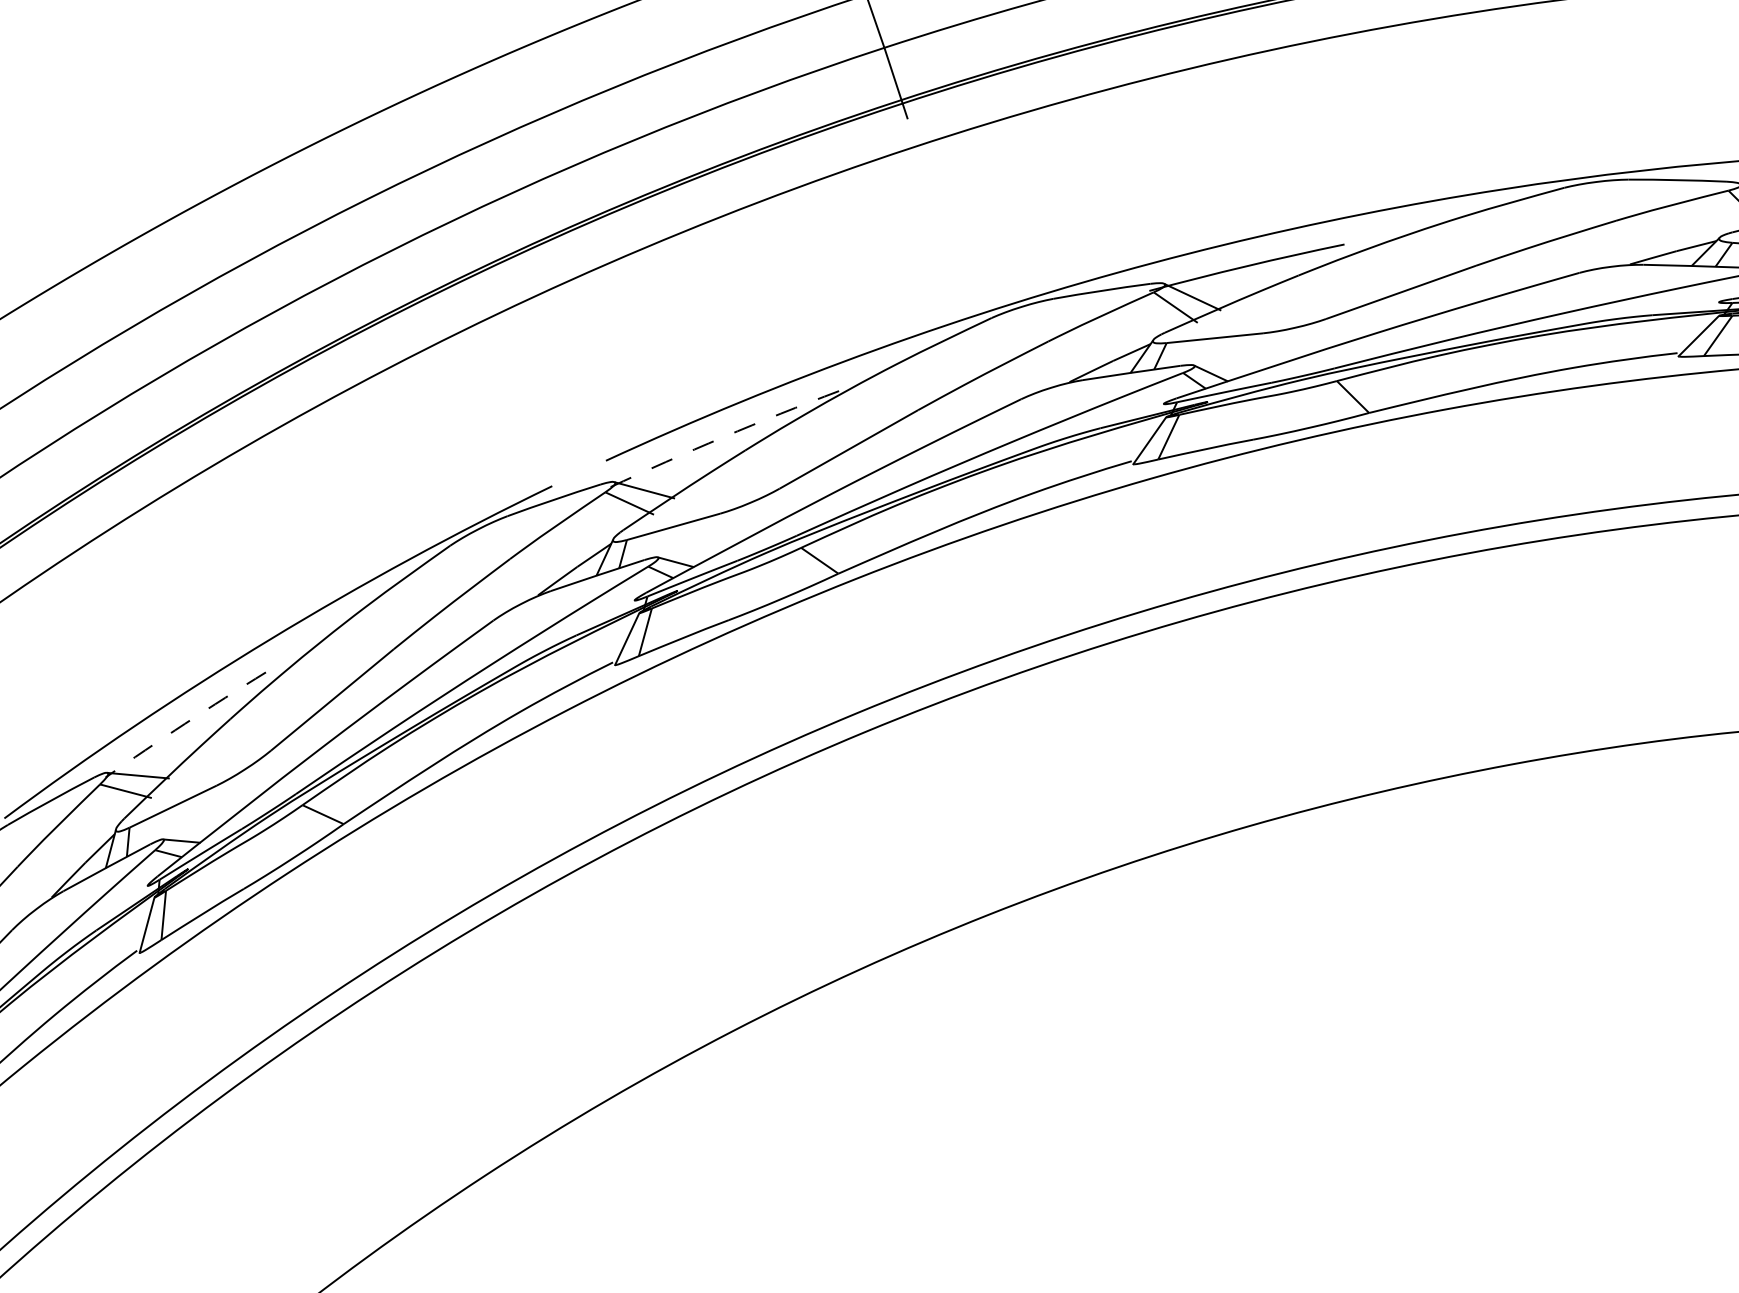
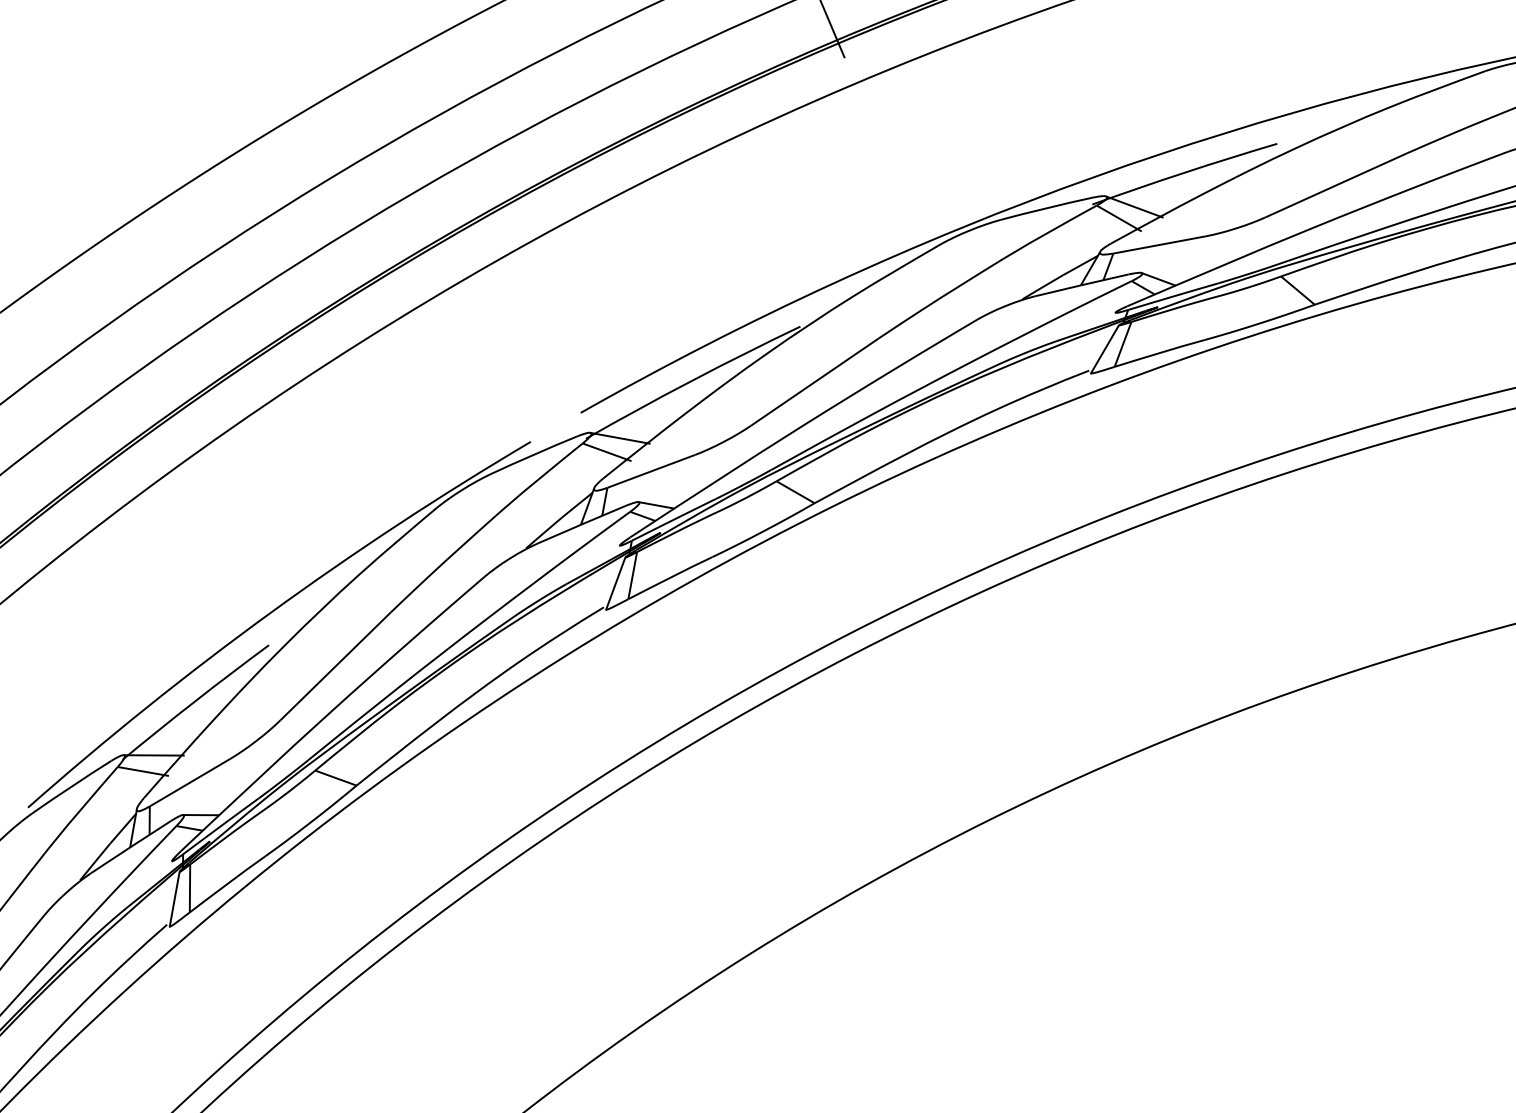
arc: (723, 437) -> (692, 380), dashed -> solid
arc: (185, 723) -> (195, 701), dashed -> solid

